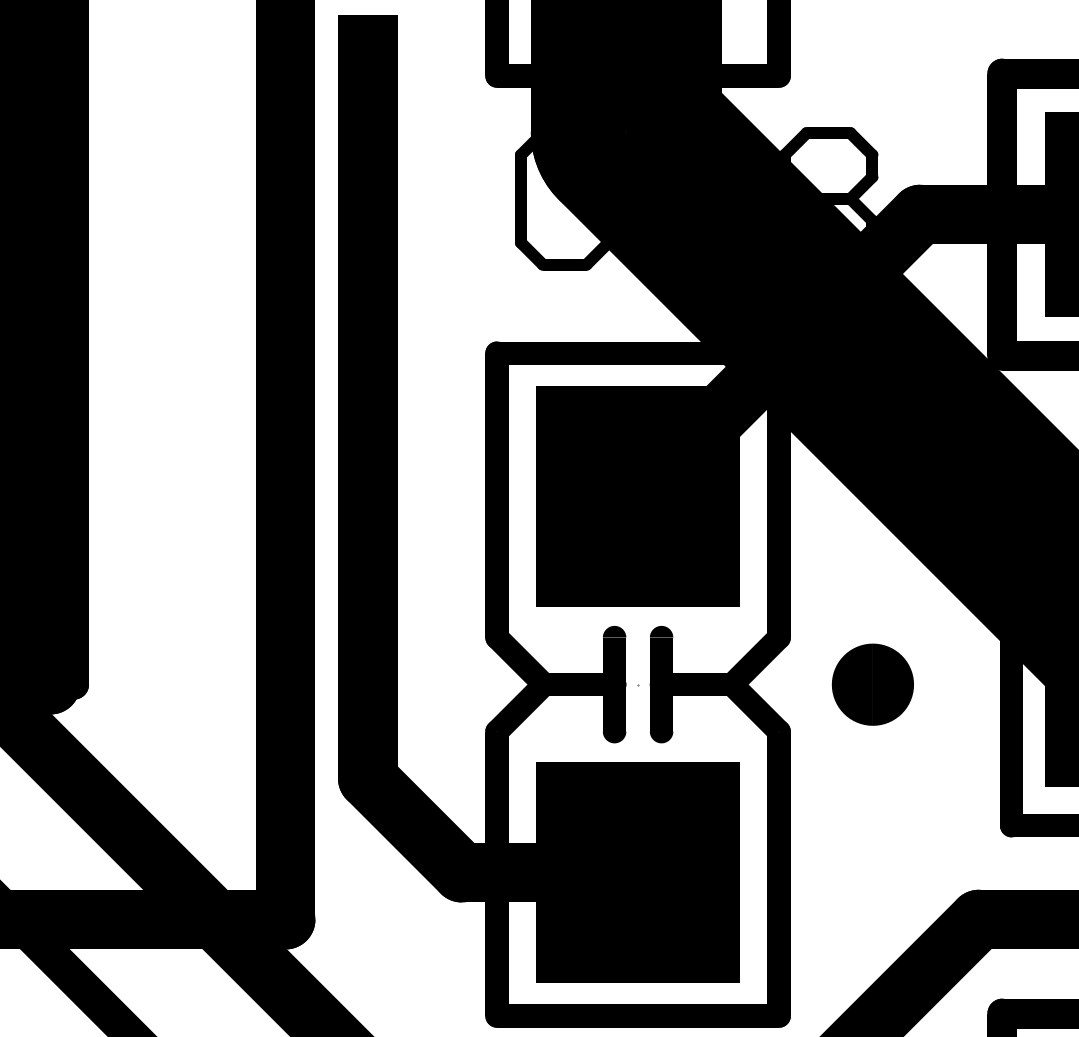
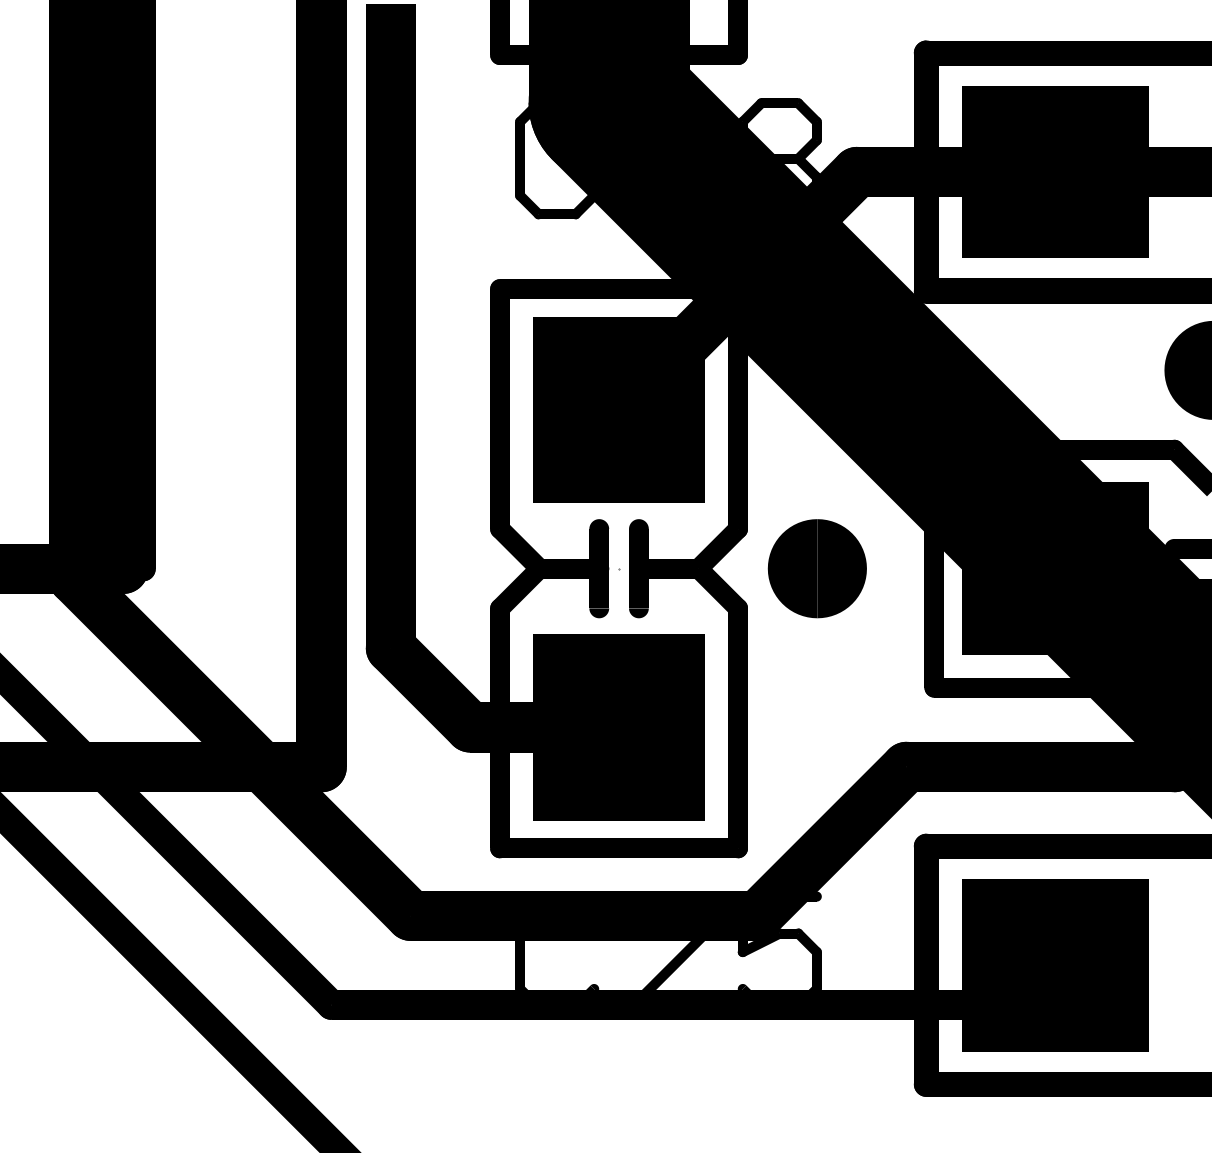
part: (872, 684) -> (816, 568), size x1.43

